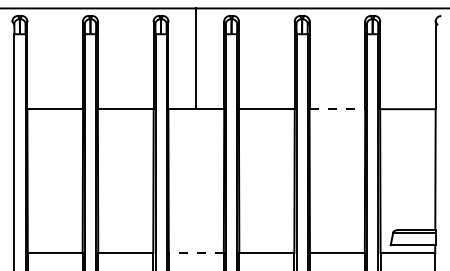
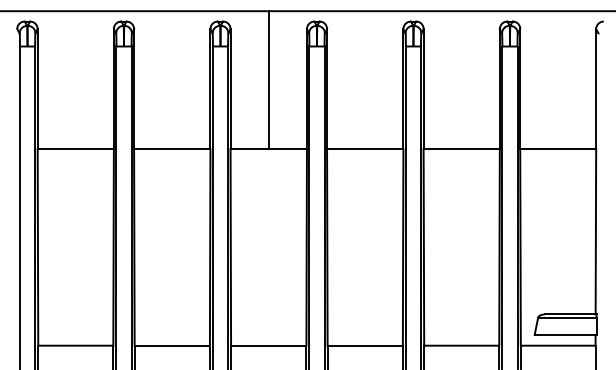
line: (337, 109) -> (462, 149), dashed -> solid
line: (196, 252) -> (268, 345), dashed -> solid

